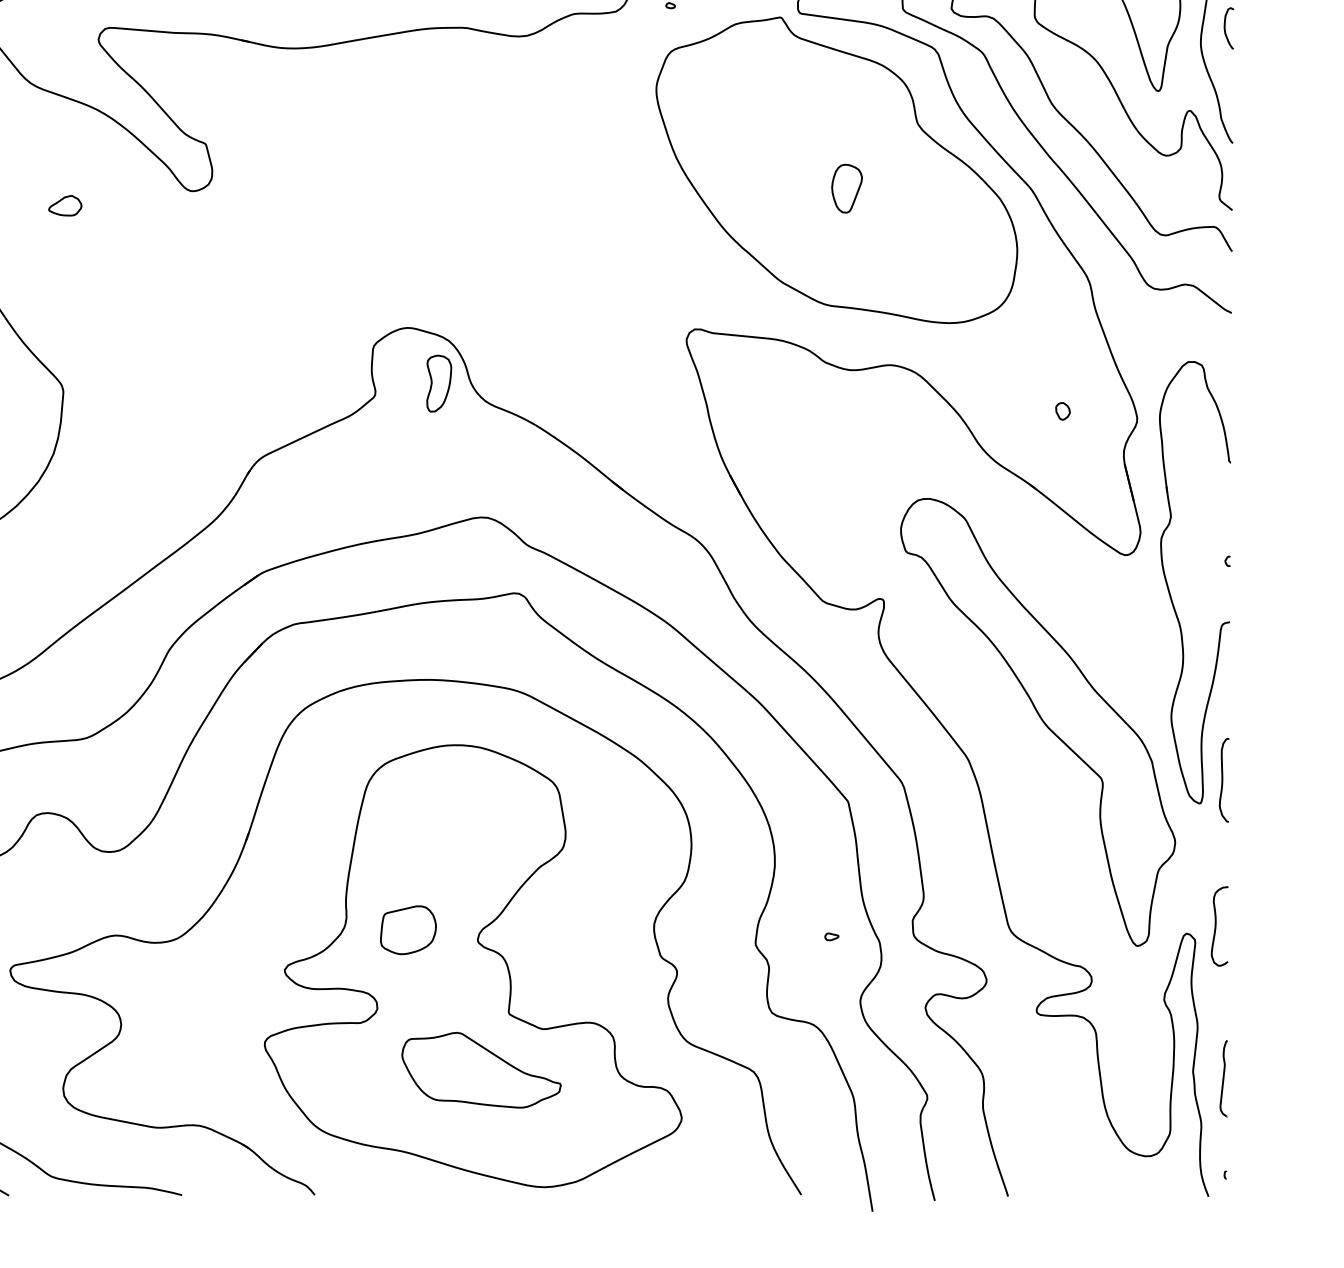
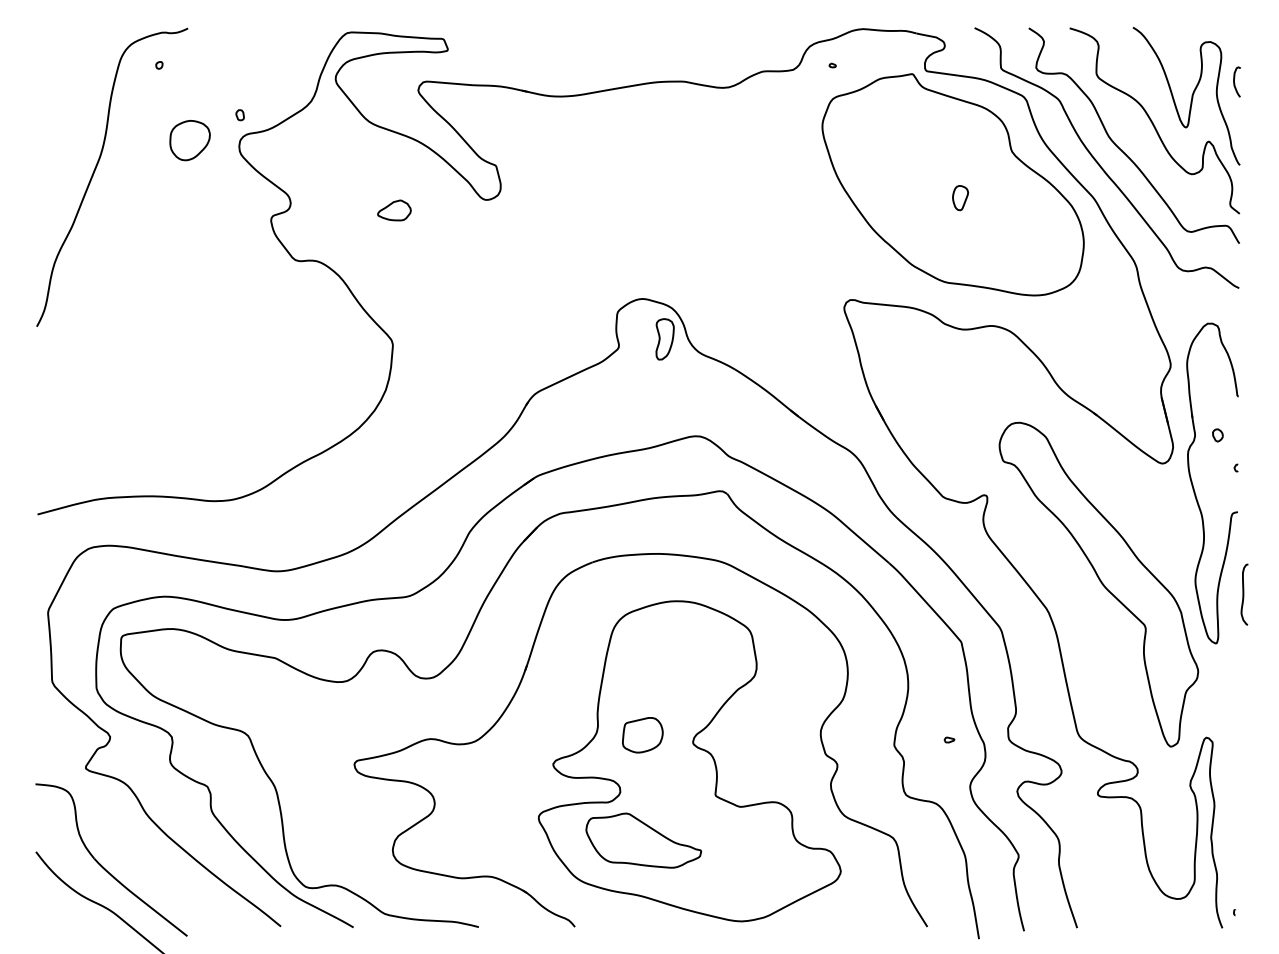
part: (847, 187) -> (960, 197), size x0.7
part: (64, 205) -> (393, 210), size x1.4
part: (1062, 411) -> (1217, 435), moved
curve: (1223, 780) -> (1244, 594), moved
curve: (1217, 926) -> (1228, 732), removed
part: (481, 1070) -> (643, 840), moved
curve: (1223, 1078) -> (1233, 842), removed

